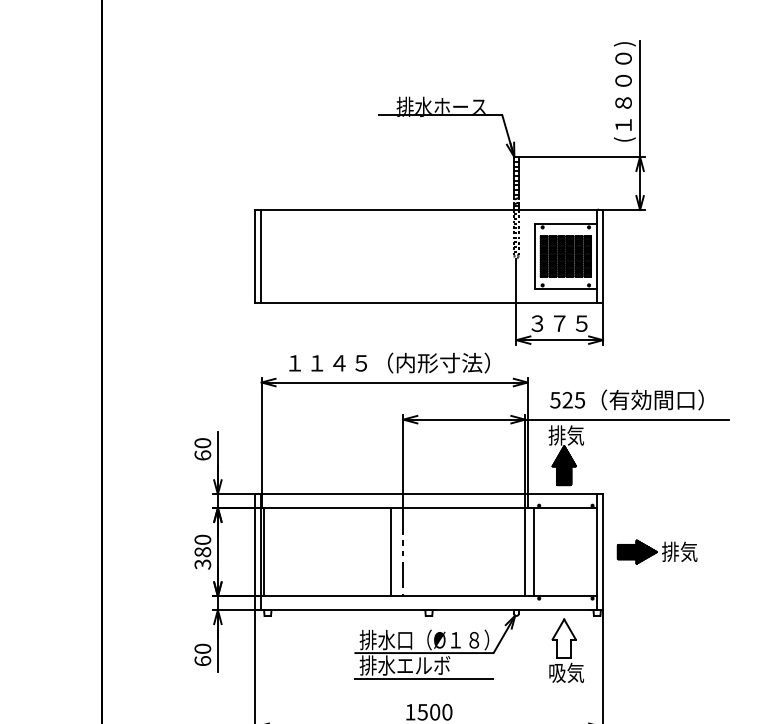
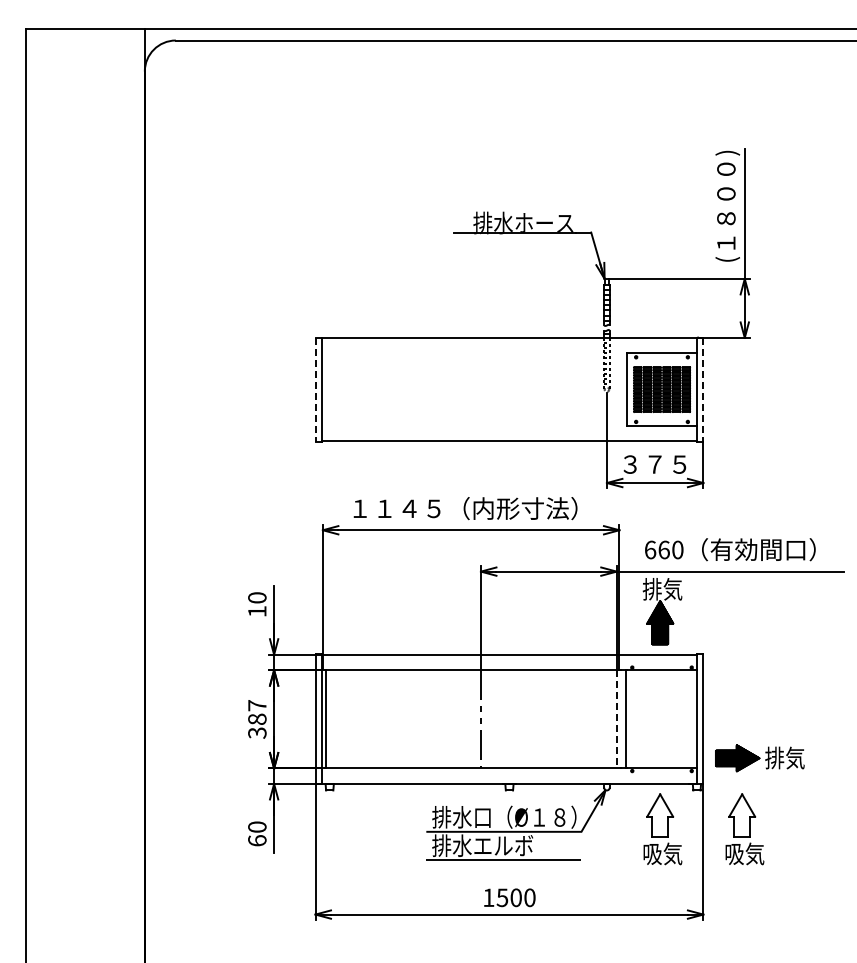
line: (255, 257) -> (315, 390), solid -> dashed
line: (603, 257) -> (703, 390), solid -> dashed
text: (567, 399) -> (663, 549), 525 -> 660
text: (202, 454) -> (257, 610), 60 -> 10
text: (202, 539) -> (257, 705), 380 -> 387
line: (391, 552) -> (467, 719), removed
line: (525, 552) -> (616, 719), solid -> dashed
part: (656, 552) -> (759, 758), moved
part: (639, 650) -> (744, 829), added

